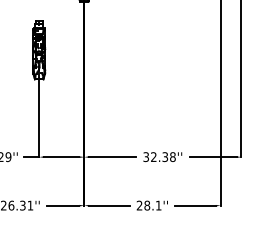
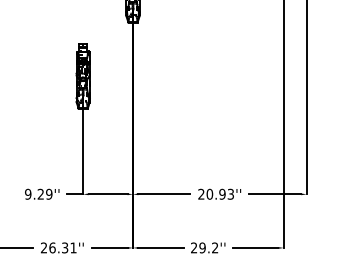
text: (159, 156) -> (216, 193), 32.38'' -> 20.93''
text: (152, 205) -> (208, 247), 28.1'' -> 29.2''

